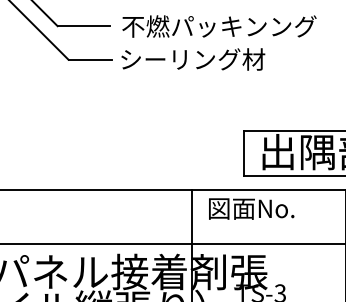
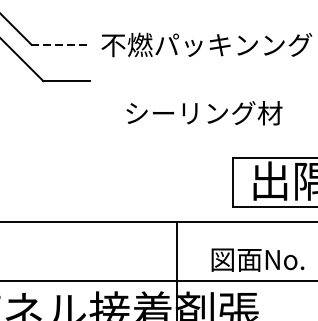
line: (84, 26) -> (60, 44), solid -> dashed
text: (193, 59) -> (204, 113), moved
text: (251, 208) -> (257, 259), moved

